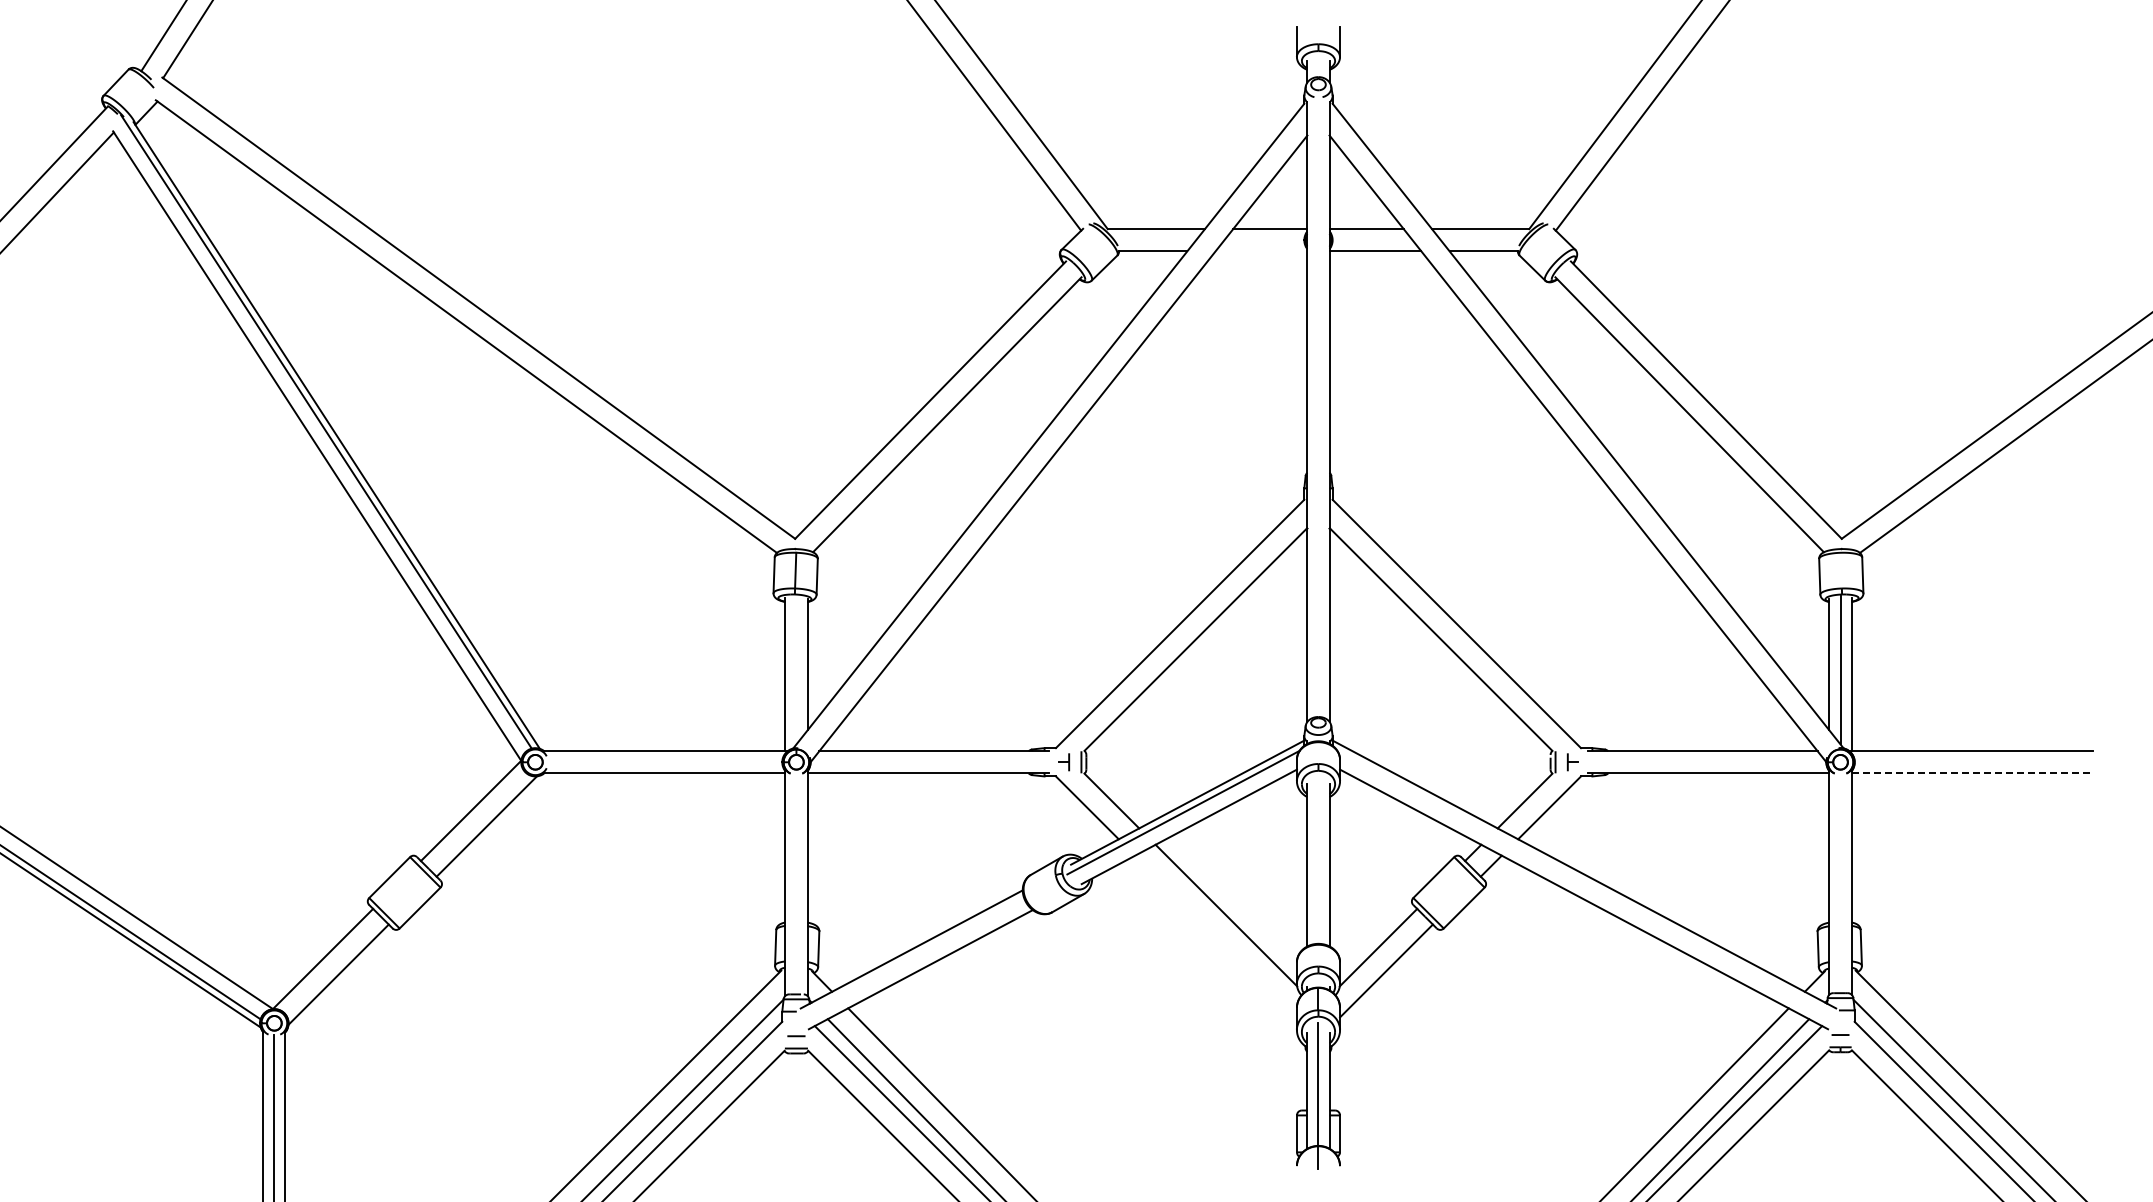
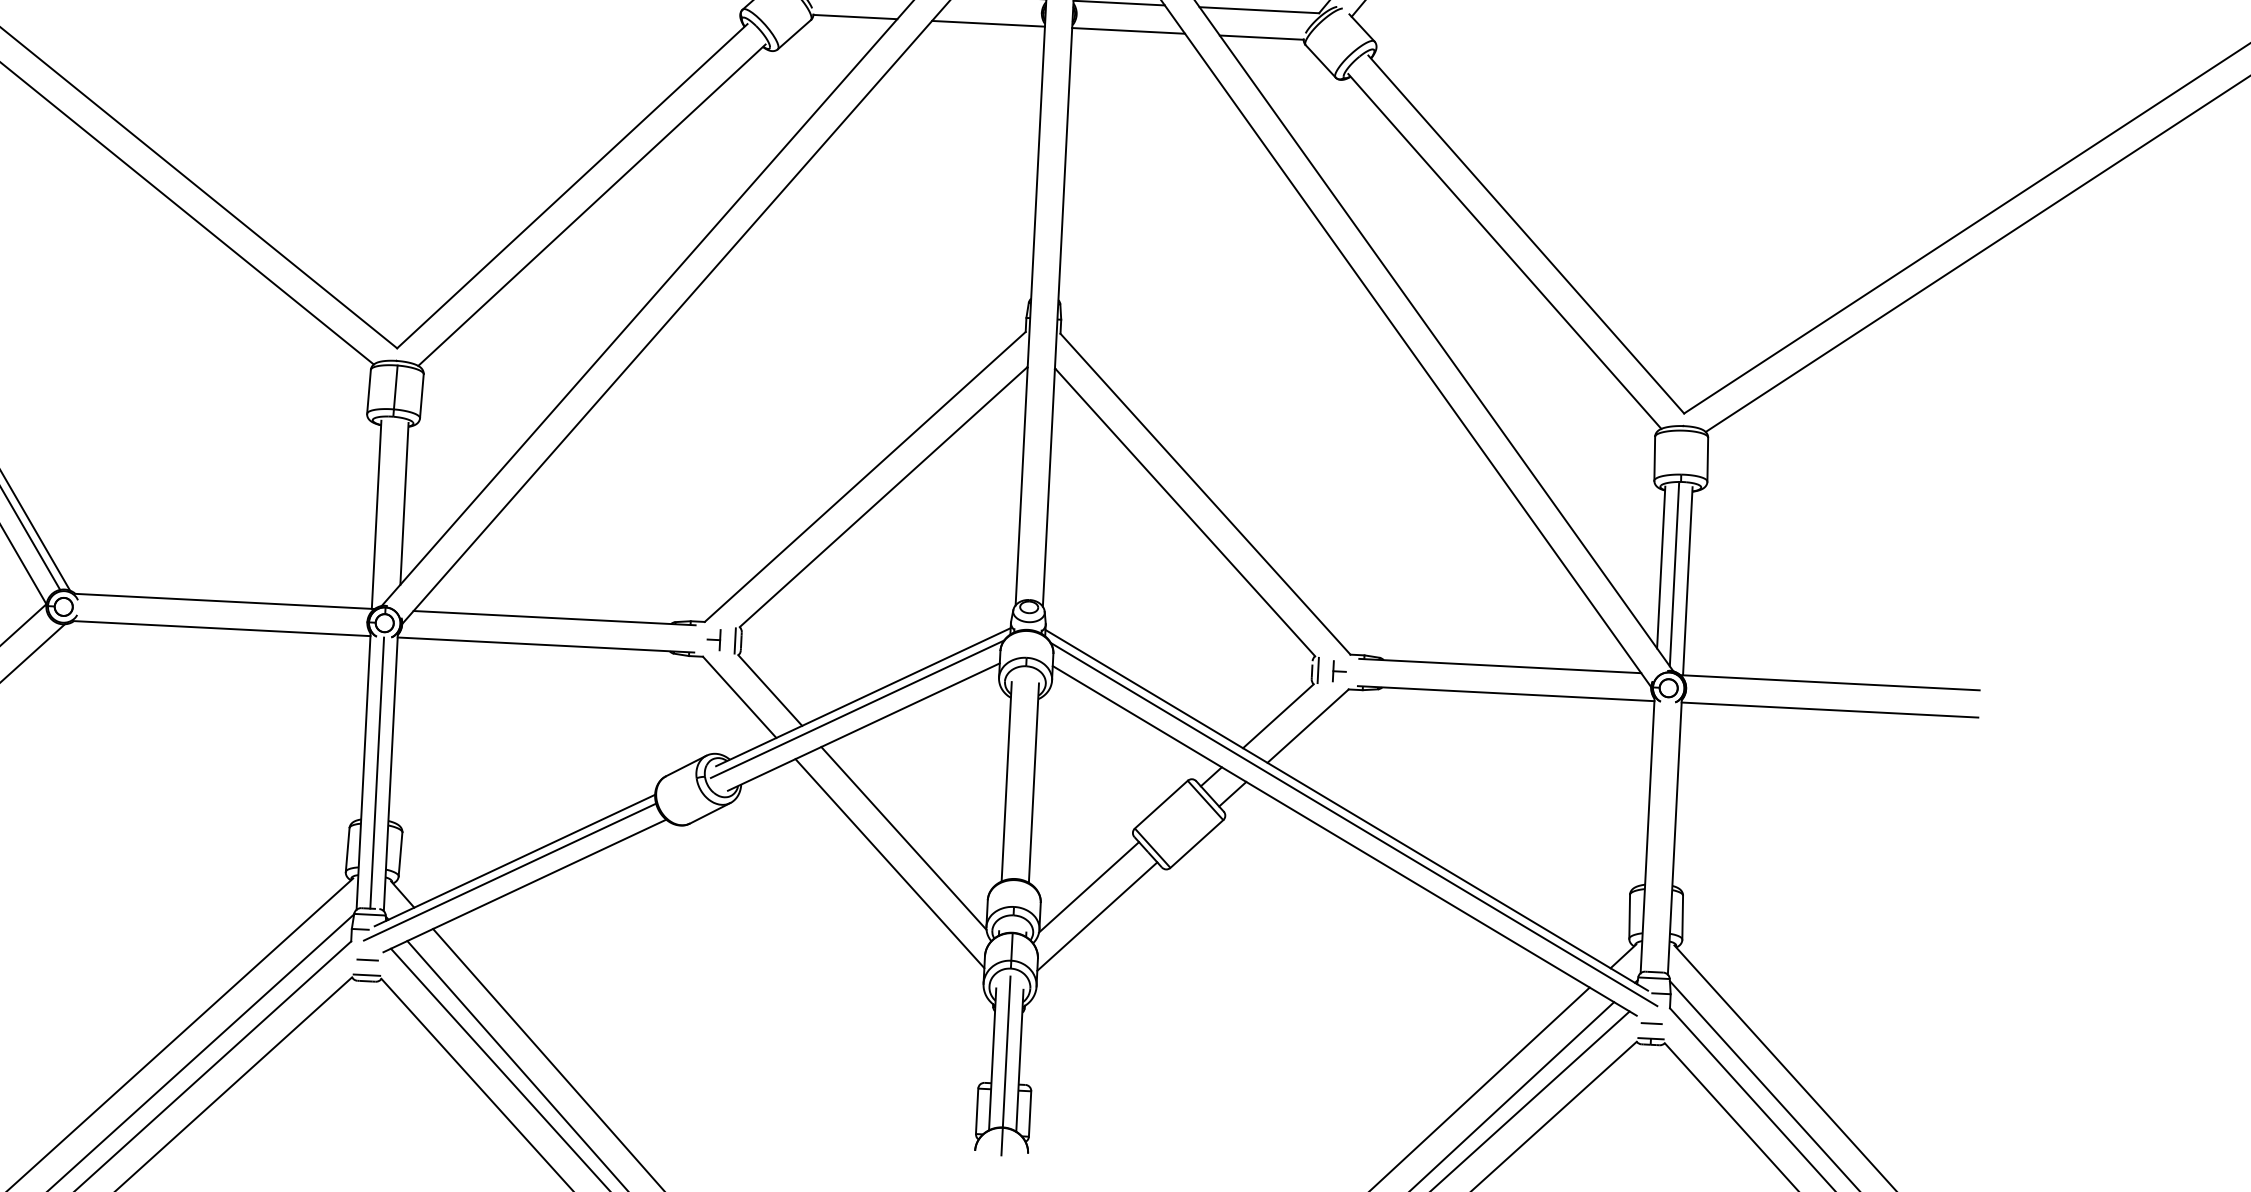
line: (1261, 251) -> (988, 24), added
line: (1972, 773) -> (1830, 710), dashed -> solid
line: (796, 884) -> (377, 773), added
line: (1590, 885) -> (1353, 824), added
line: (1215, 936) -> (889, 863), added
line: (908, 958) -> (510, 871), added

